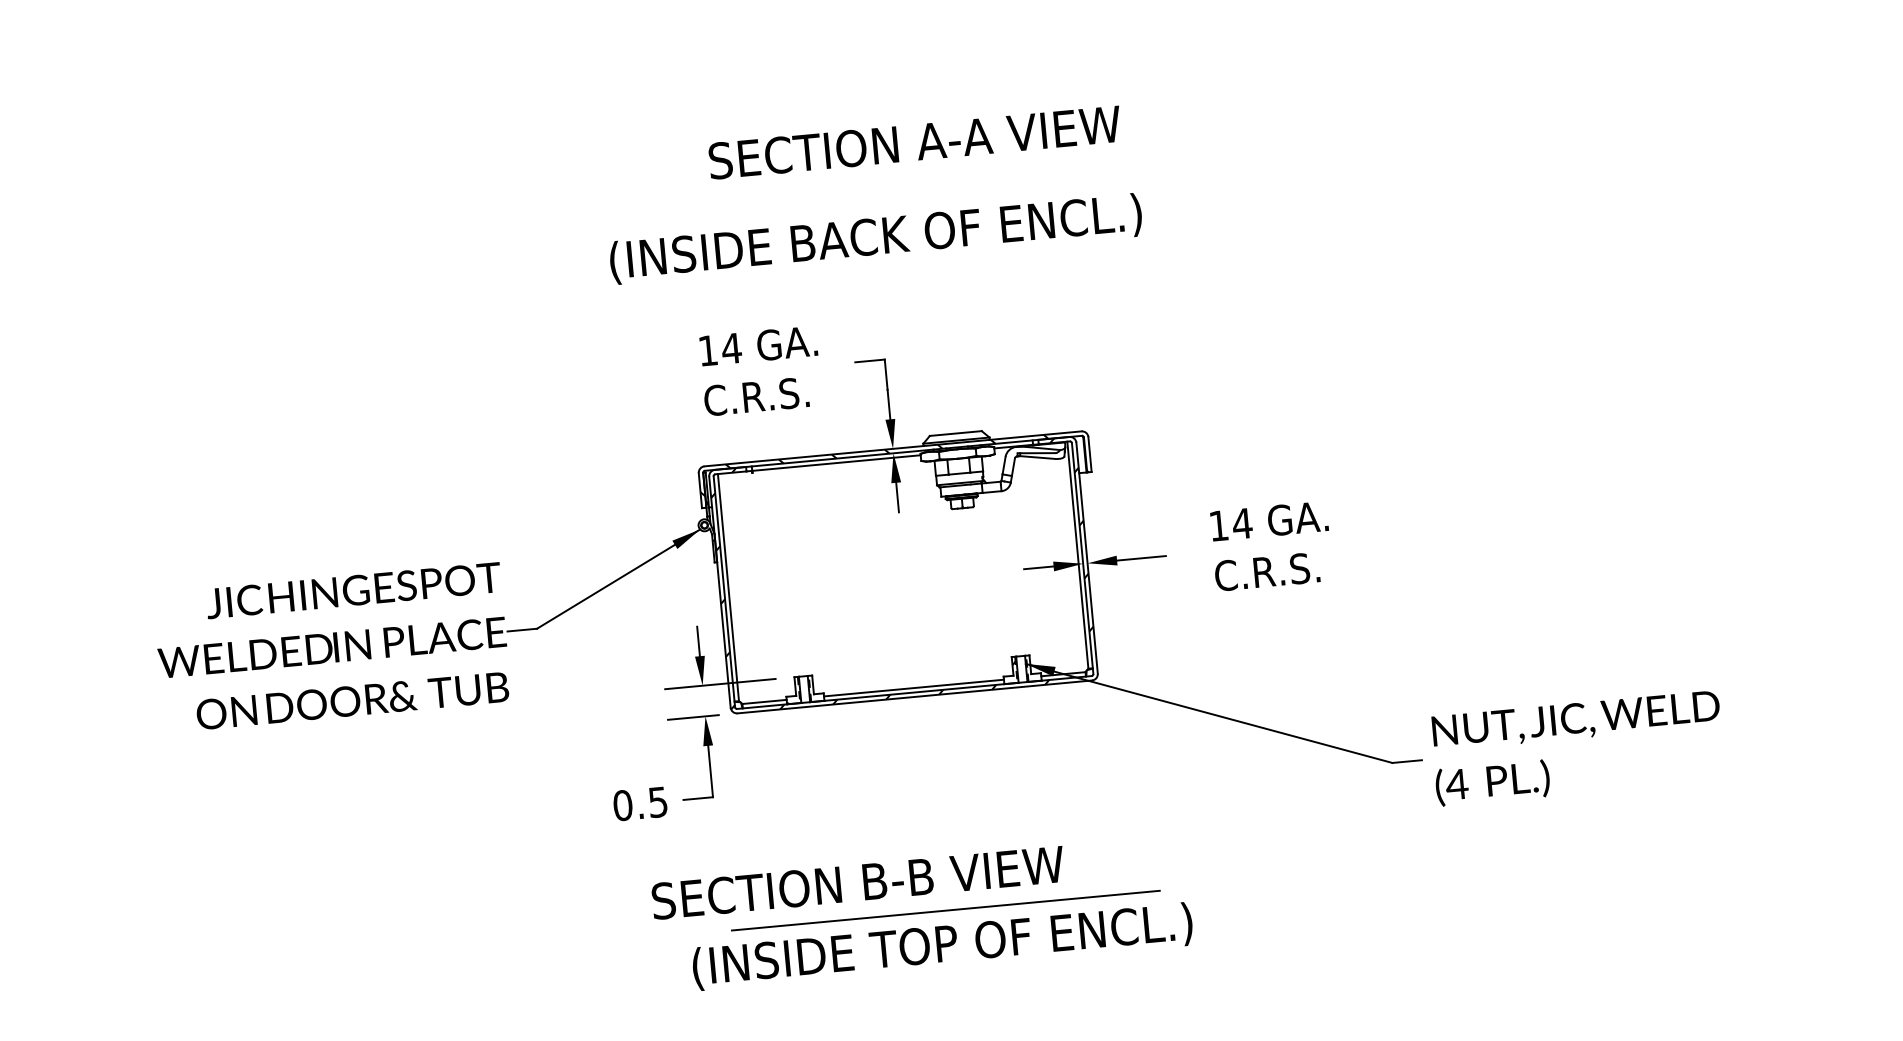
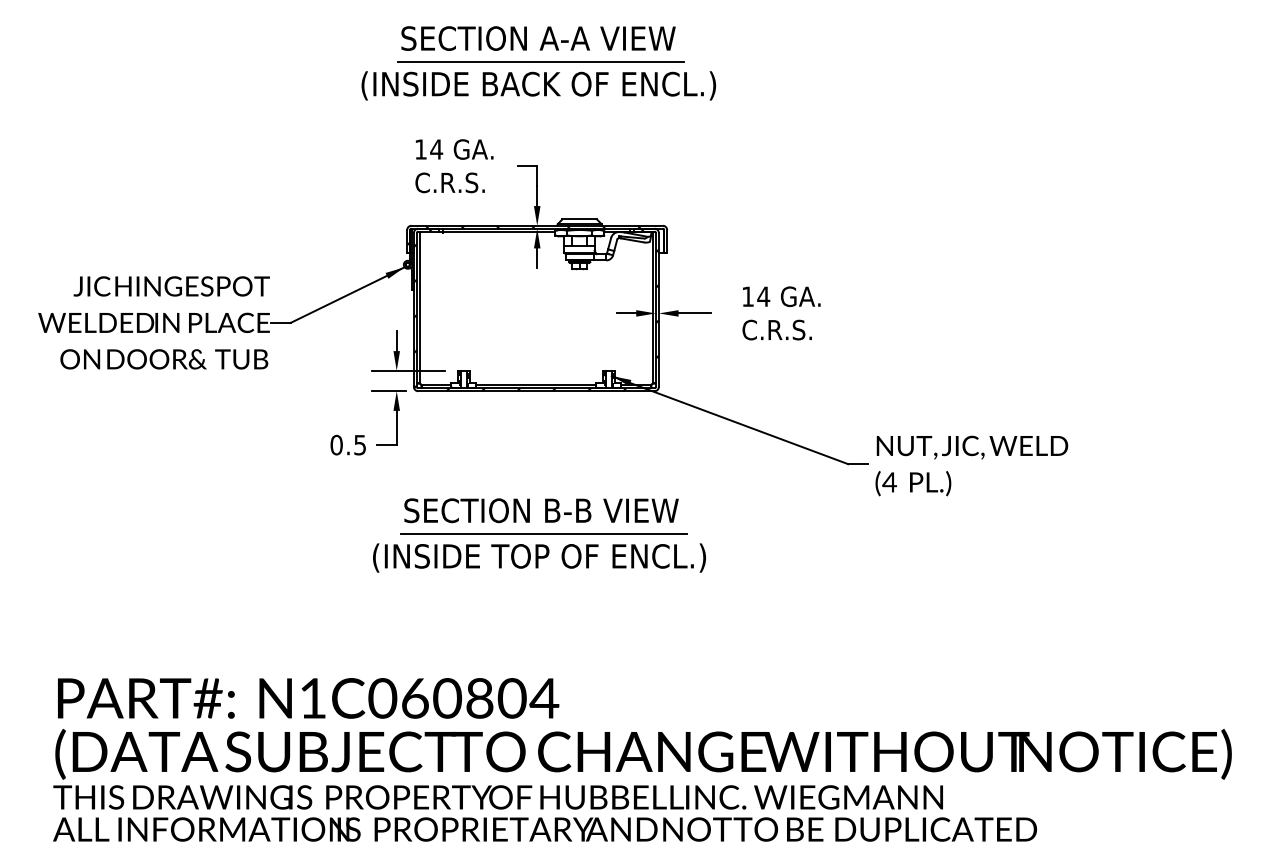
text: (914, 142) -> (538, 38), moved
line: (876, 203) -> (541, 62), added
text: (858, 882) -> (541, 510), moved

